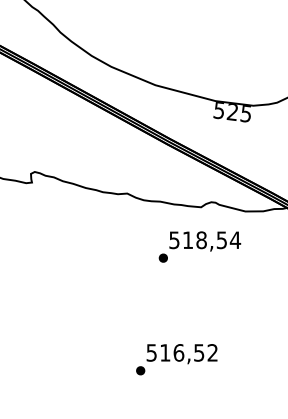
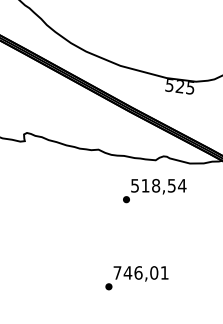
text: (181, 352) -> (140, 272), 516,52 -> 746,01

